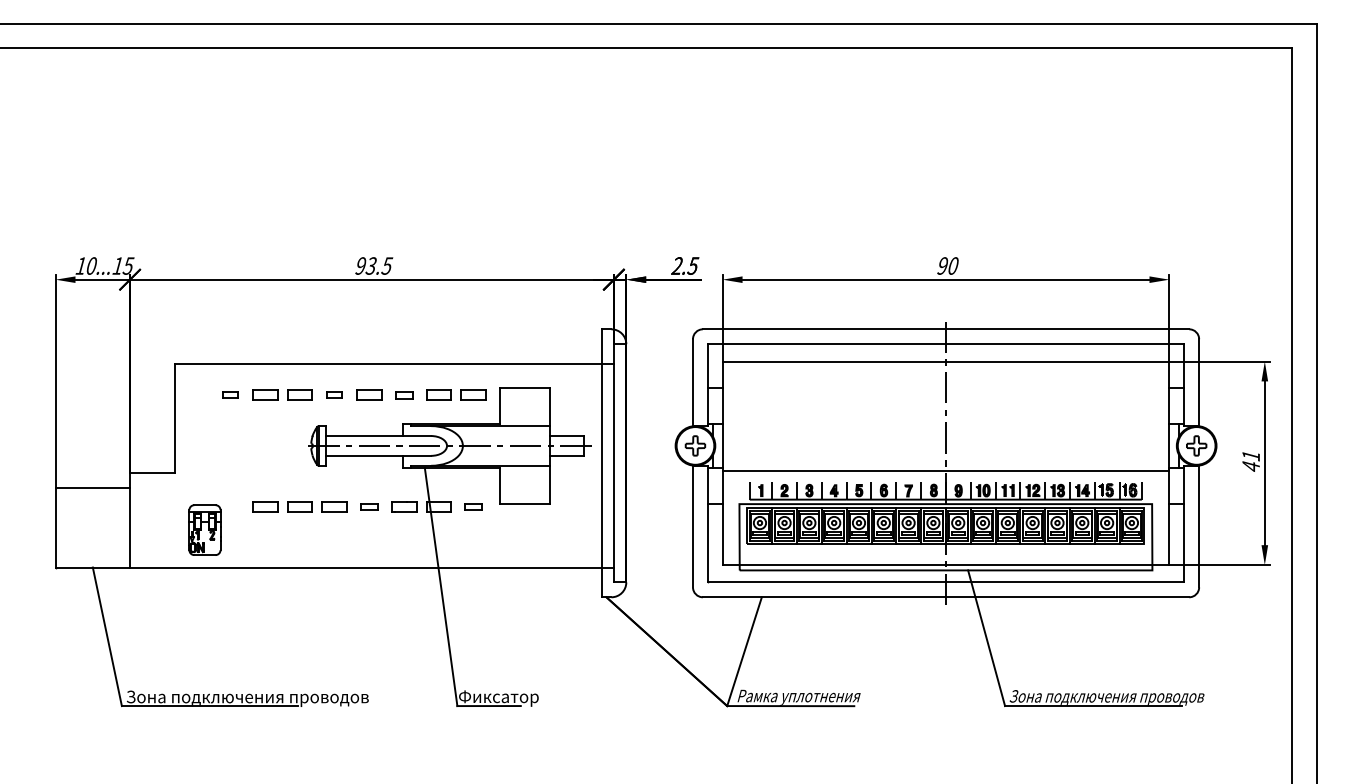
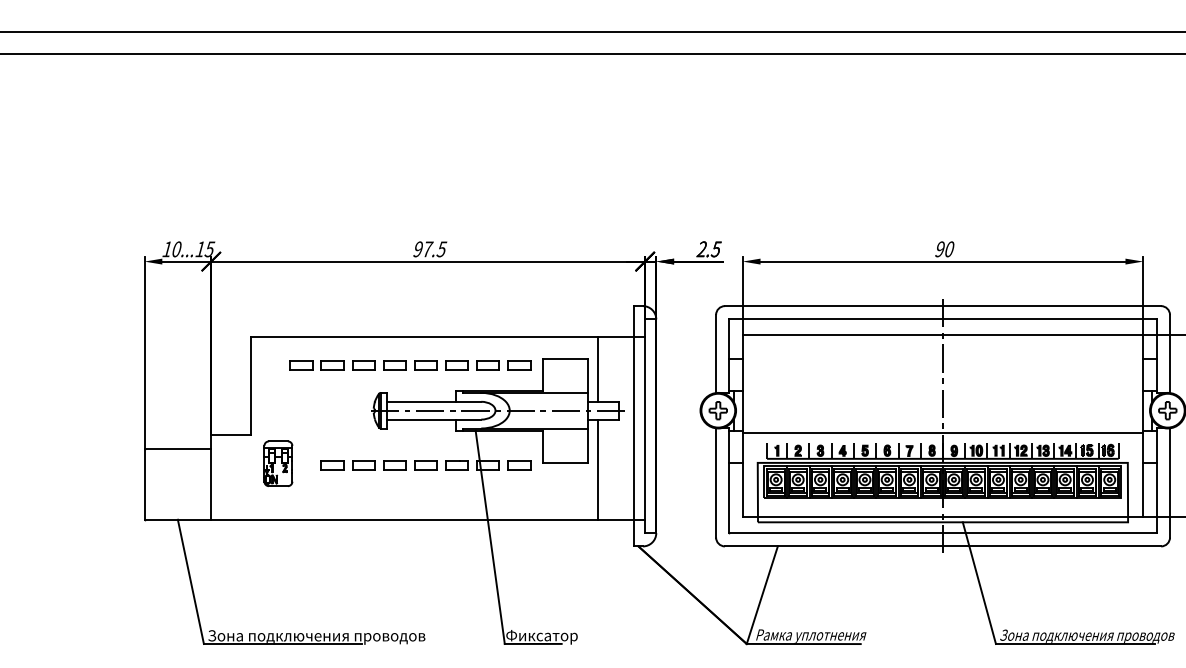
text: (371, 265) -> (427, 248), 93.5 -> 97.5
part: (230, 394) -> (301, 364), size x1.67
part: (334, 394) -> (394, 364), size x1.67
part: (404, 394) -> (457, 364), size x1.43
line: (561, 400) -> (598, 369), added
part: (369, 506) -> (425, 465), size x1.43
part: (473, 506) -> (519, 465), size x1.43
line: (561, 511) -> (598, 469), added
part: (204, 529) -> (278, 463), moved

